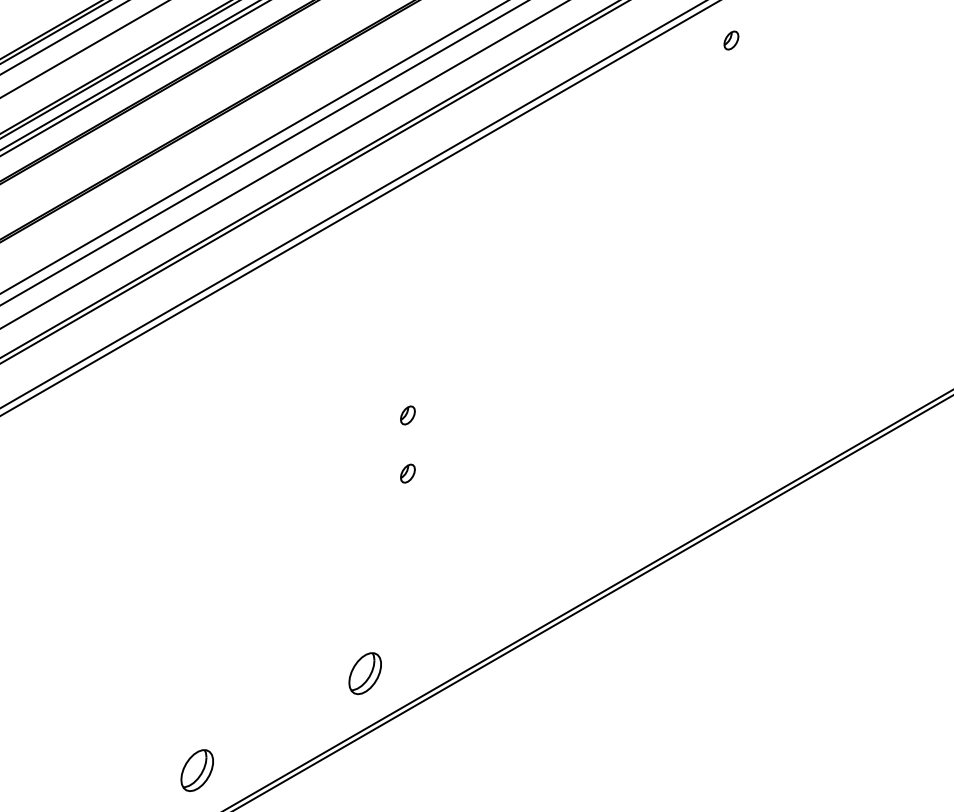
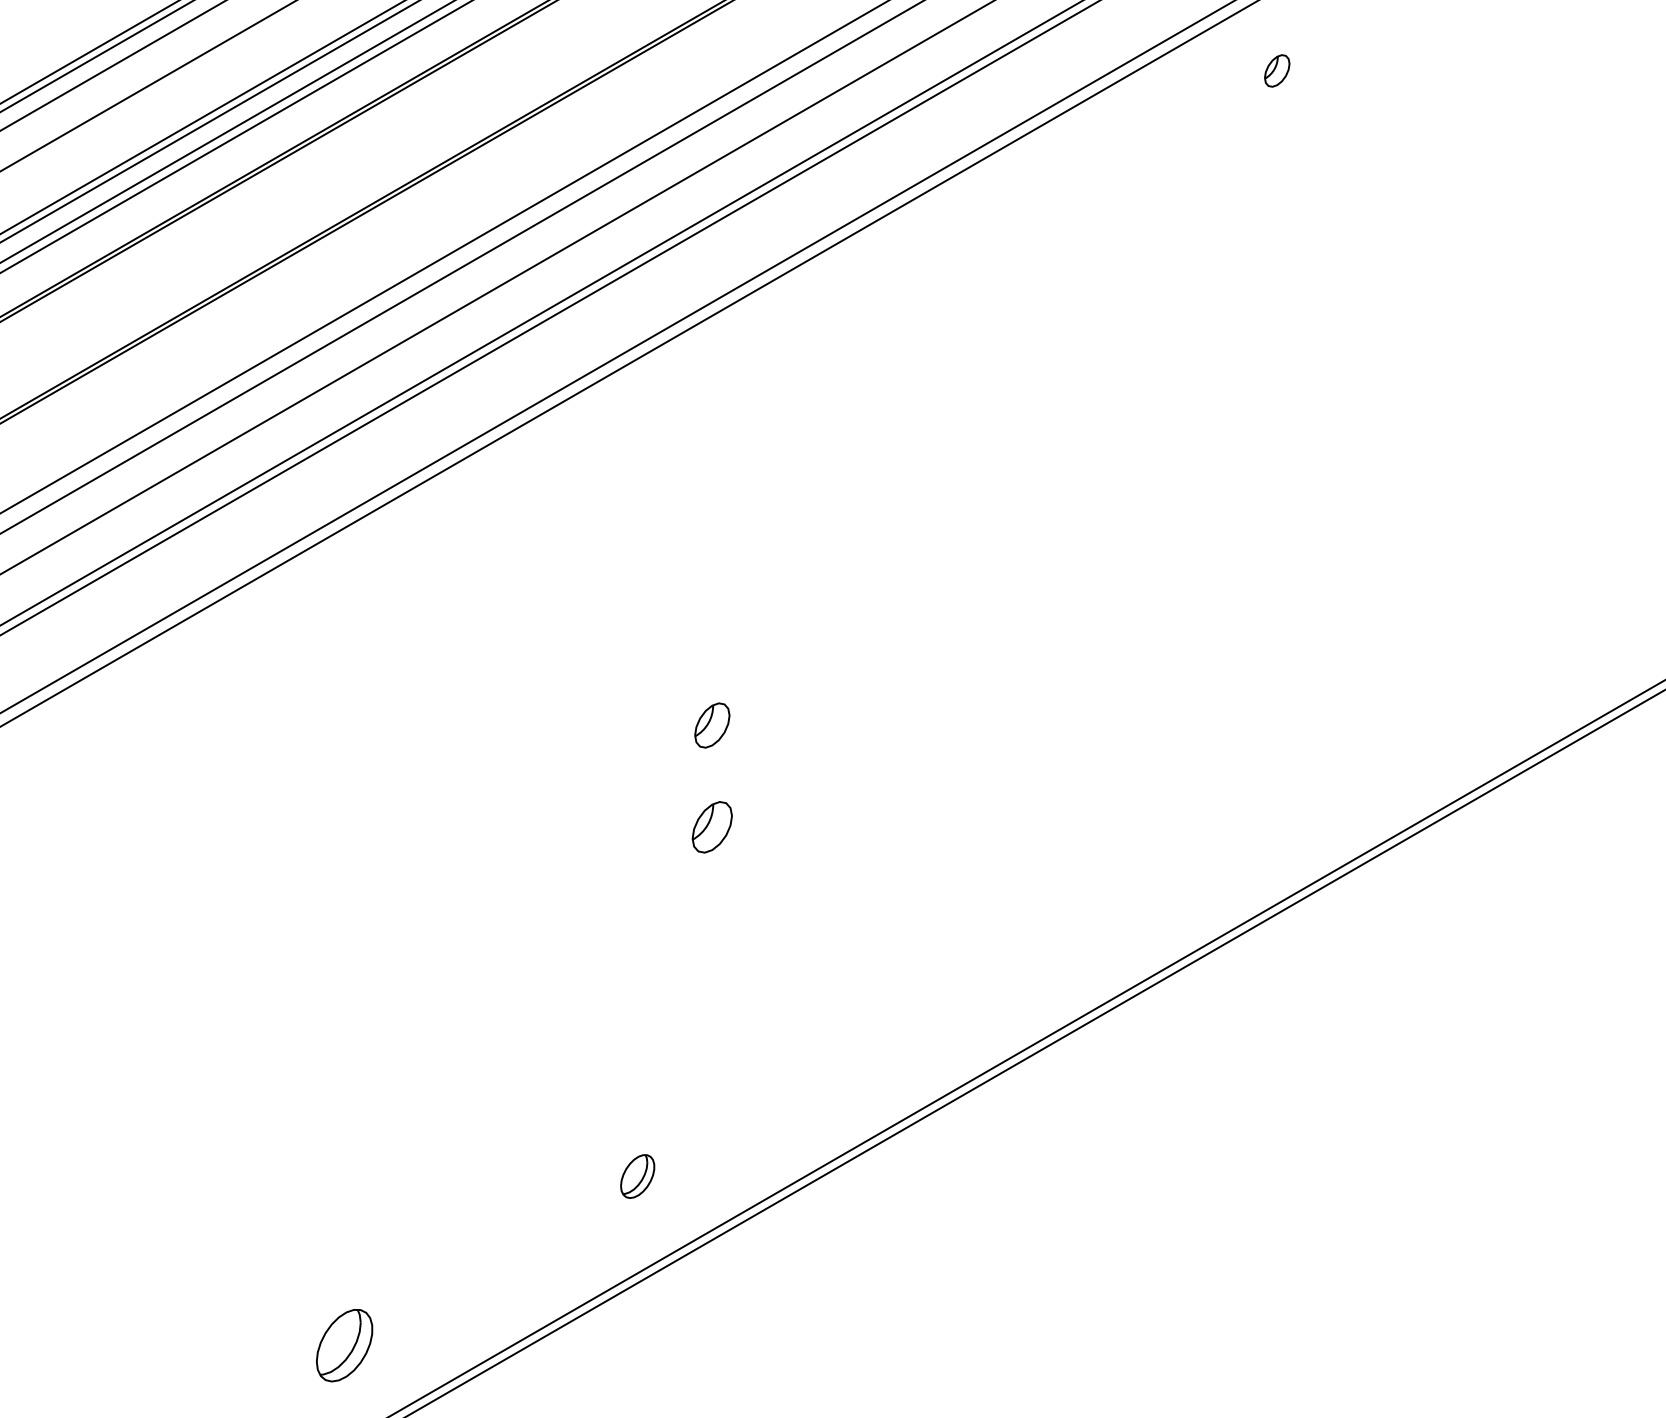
part: (407, 415) -> (711, 725), size x1.4
part: (407, 473) -> (711, 826), size x1.6
part: (364, 673) -> (636, 1176), size x0.6

